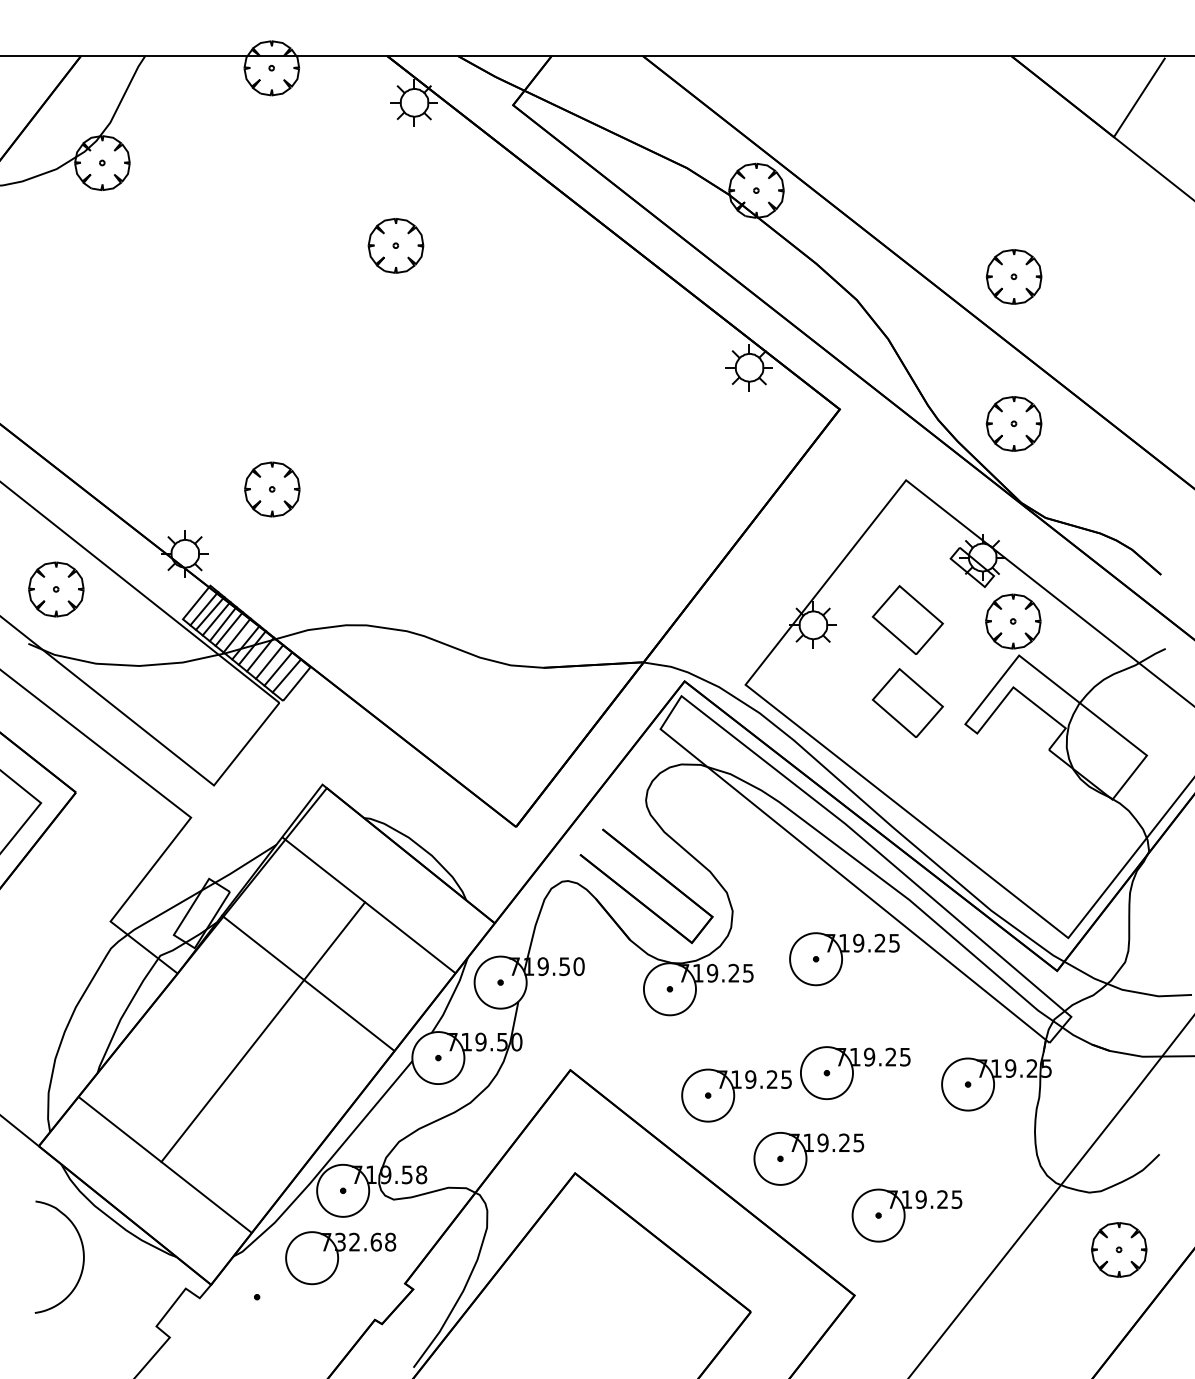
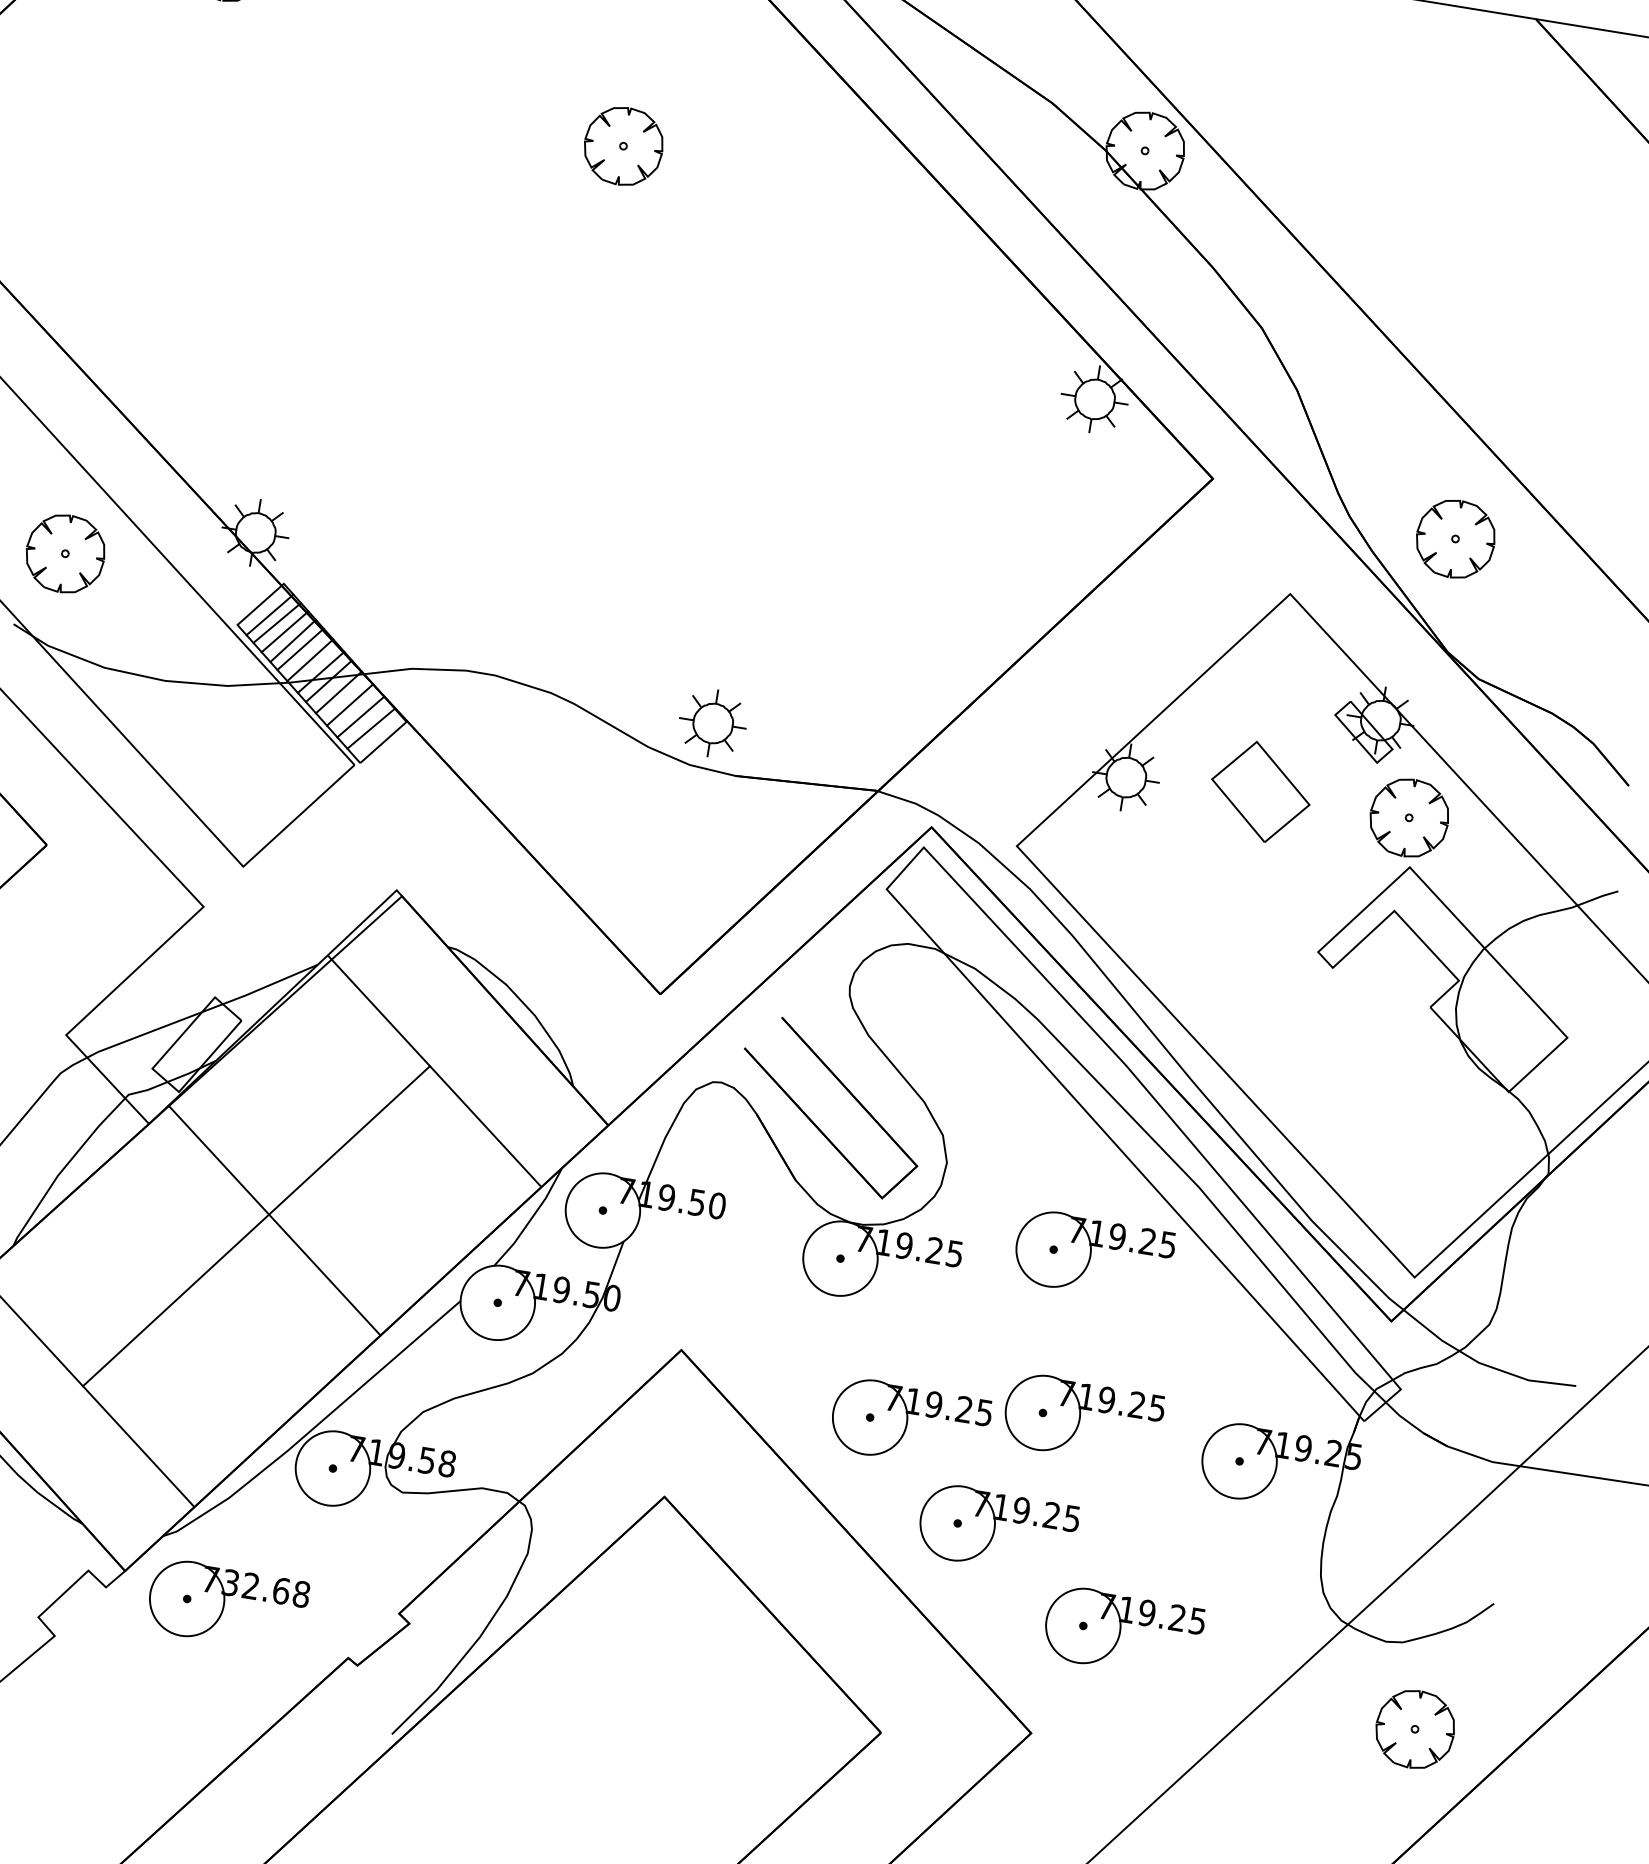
part: (1013, 276) -> (1488, 330), removed
part: (272, 489) -> (393, 462), removed
part: (521, 633) -> (712, 722), added
part: (907, 702) -> (1241, 908), removed
line: (308, 982) -> (275, 1219), moved
part: (340, 1258) -> (227, 1605), moved

